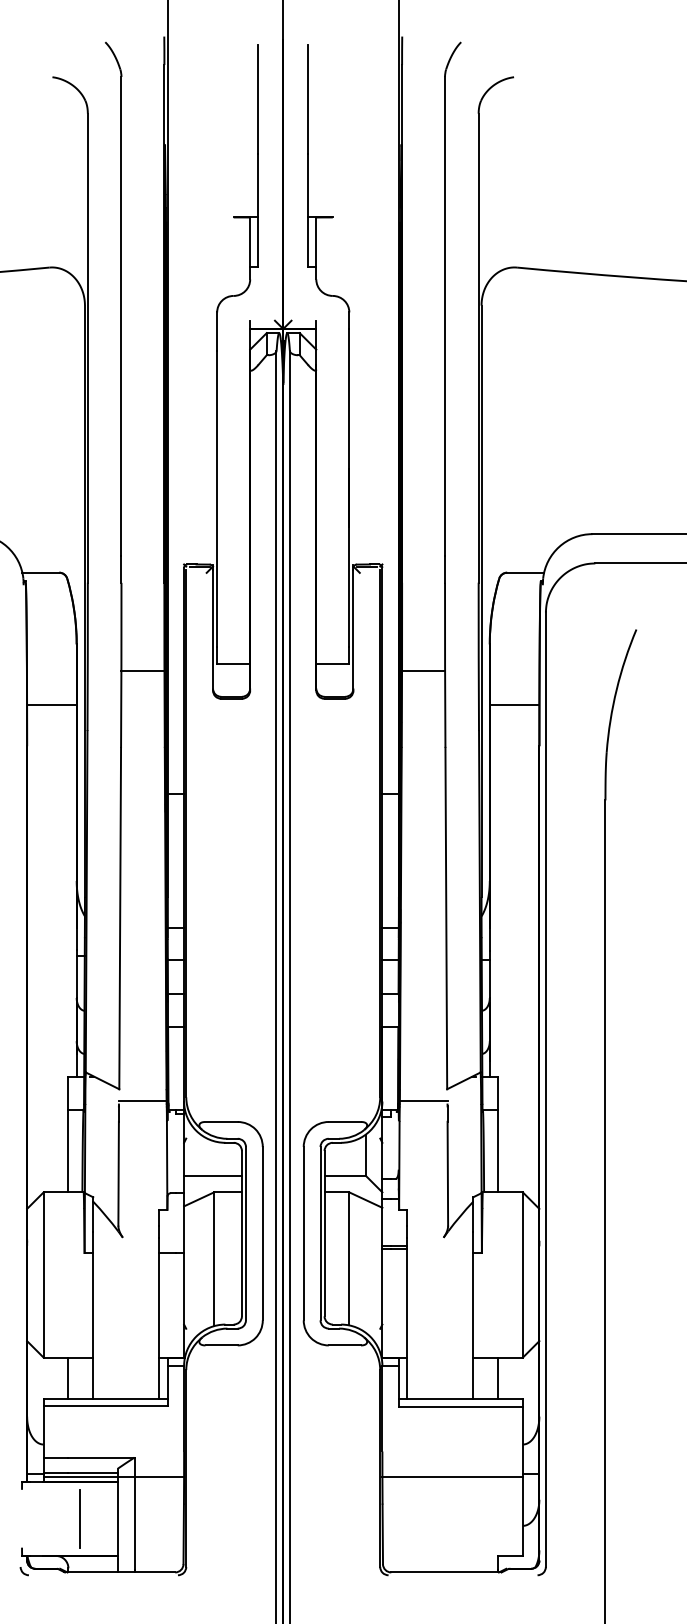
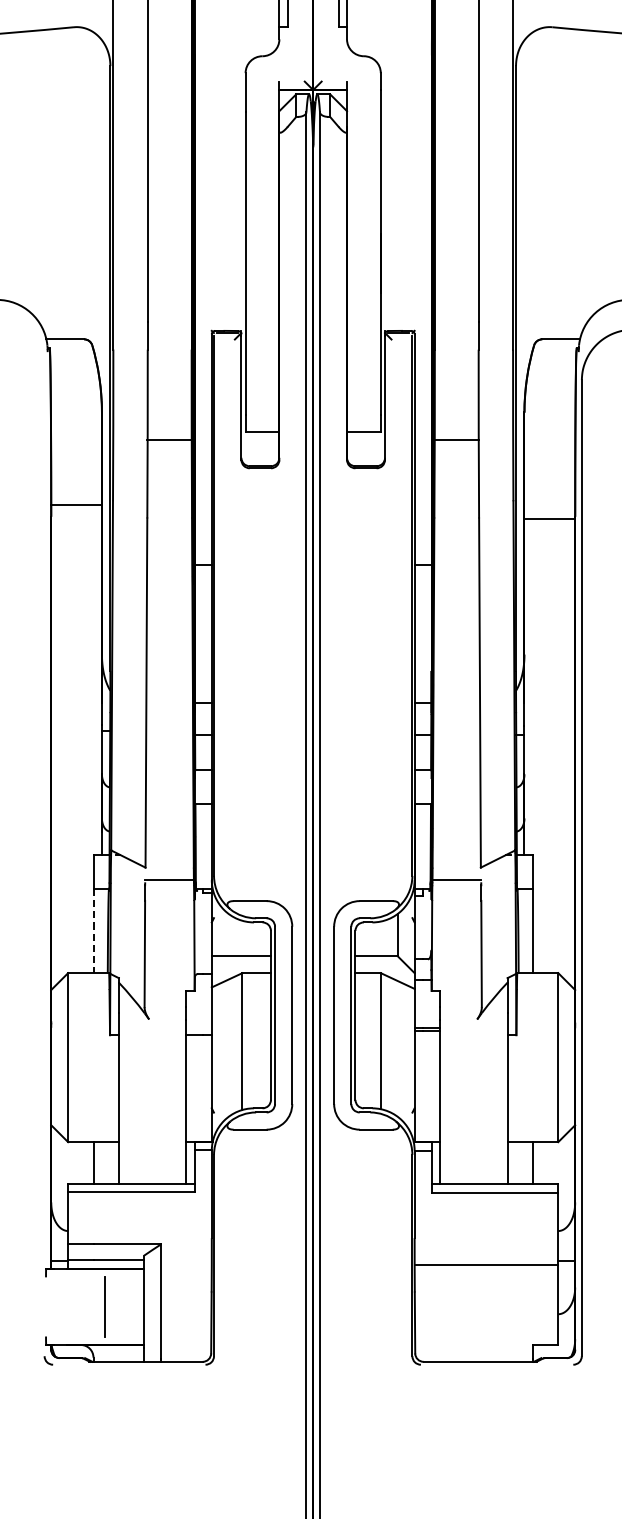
line: (51, 704) -> (76, 504), moved
line: (514, 704) -> (549, 518), moved
line: (68, 1151) -> (93, 931), solid -> dashed
line: (113, 1477) -> (139, 1264), removed

